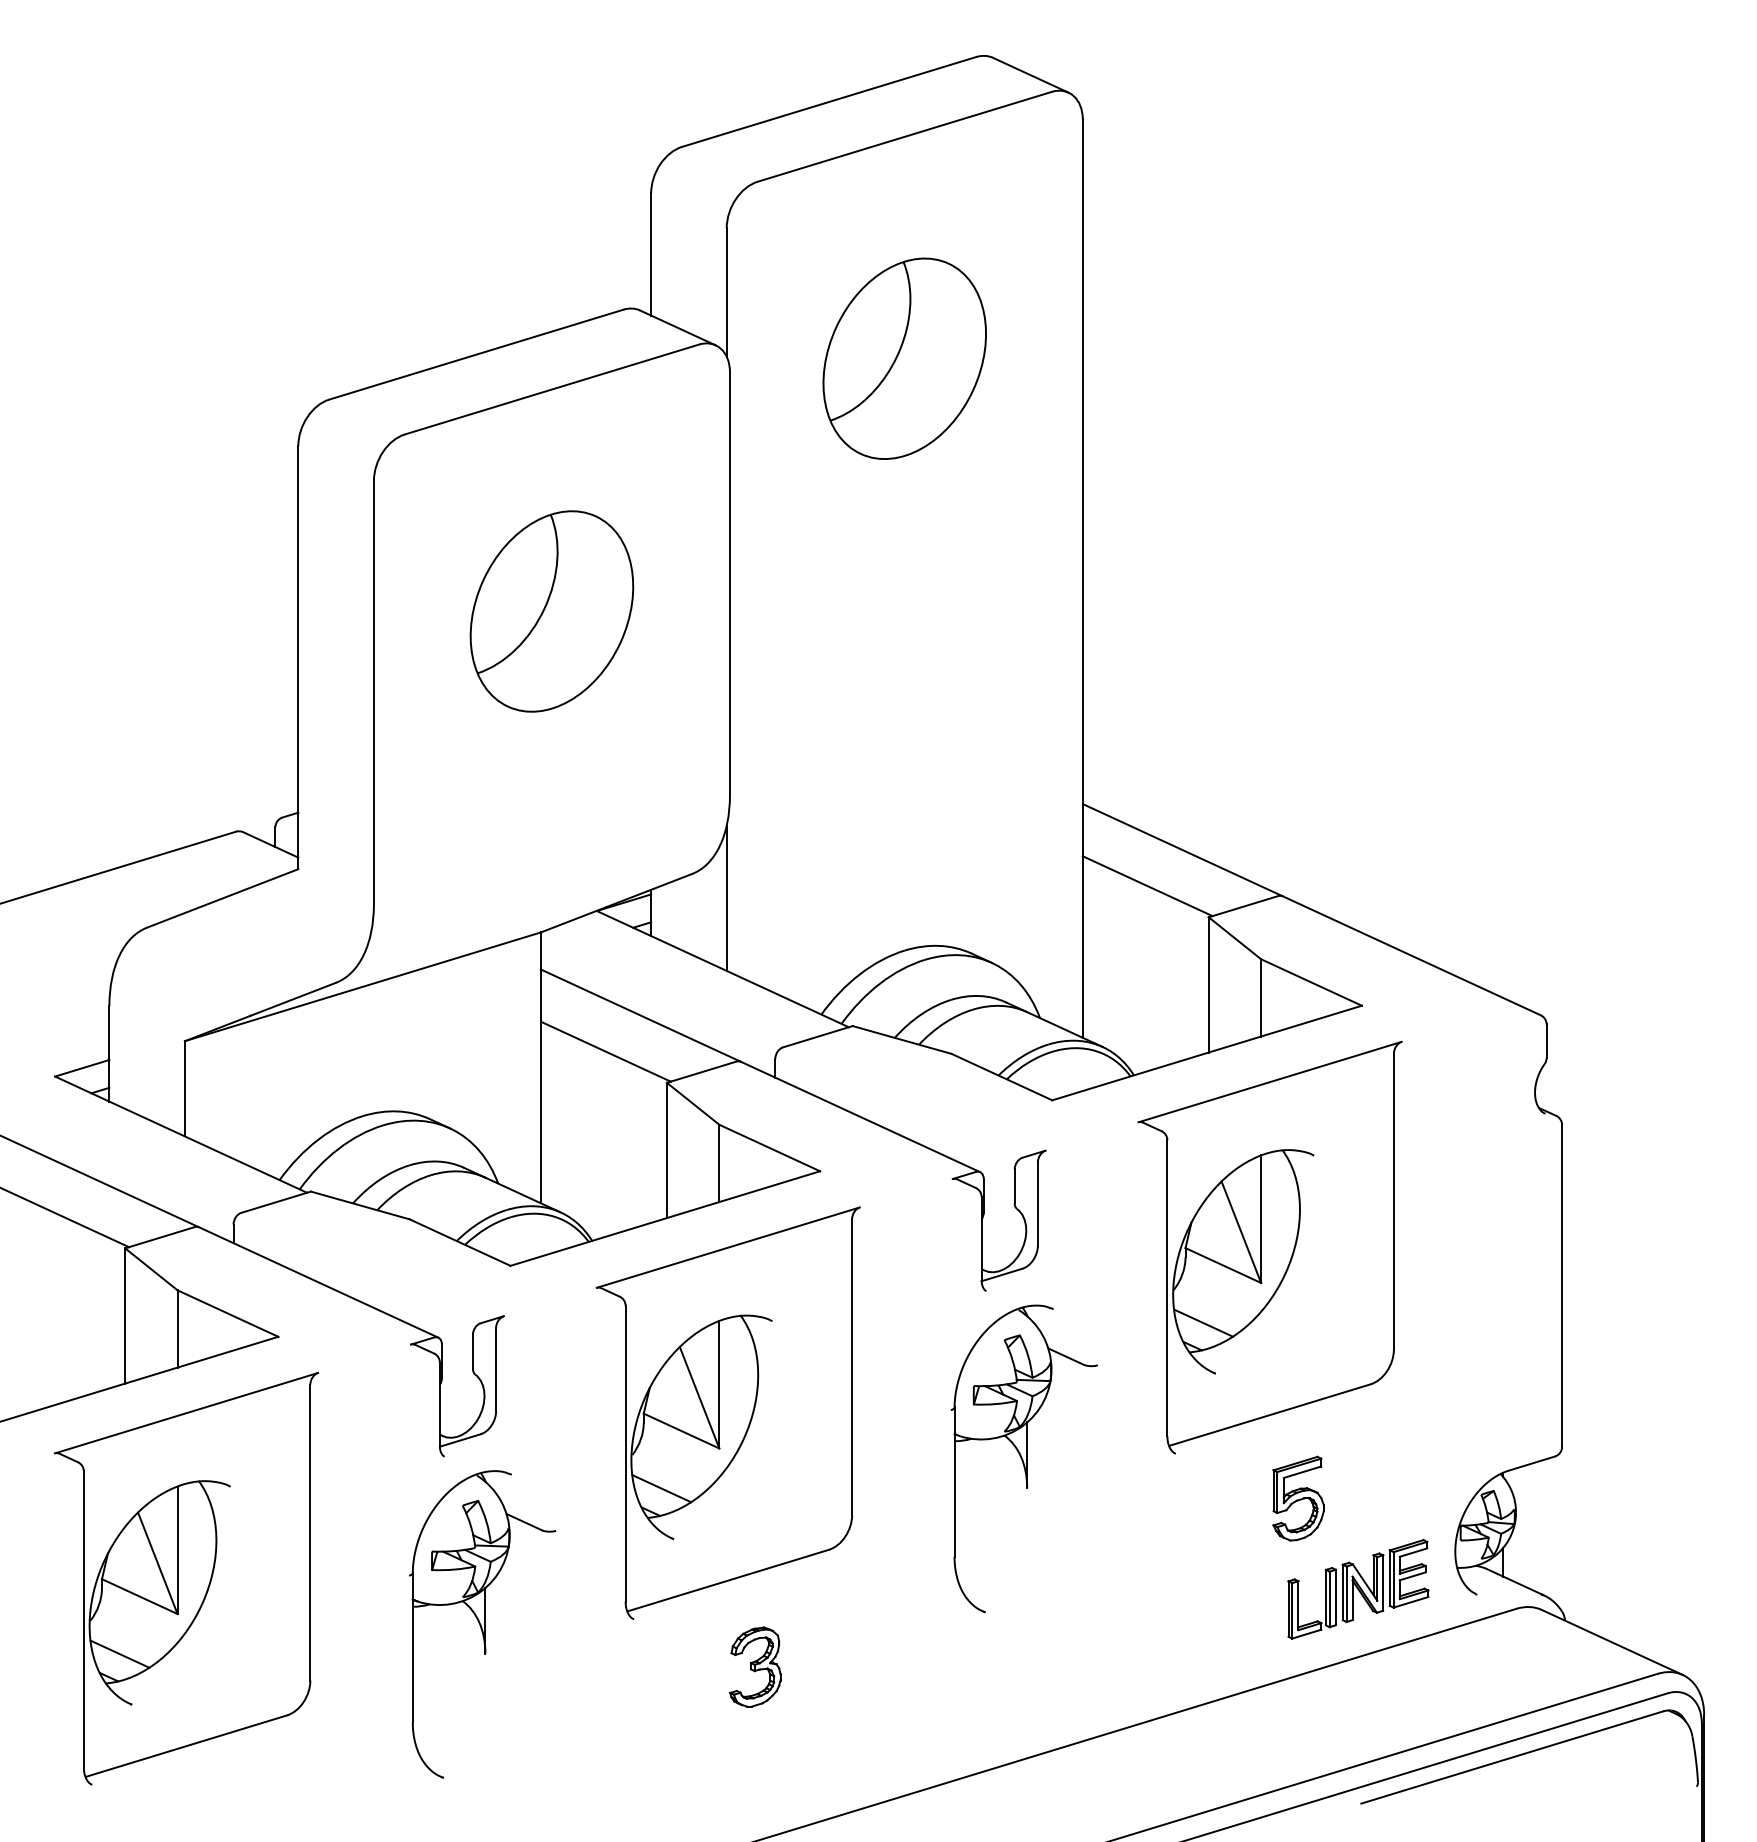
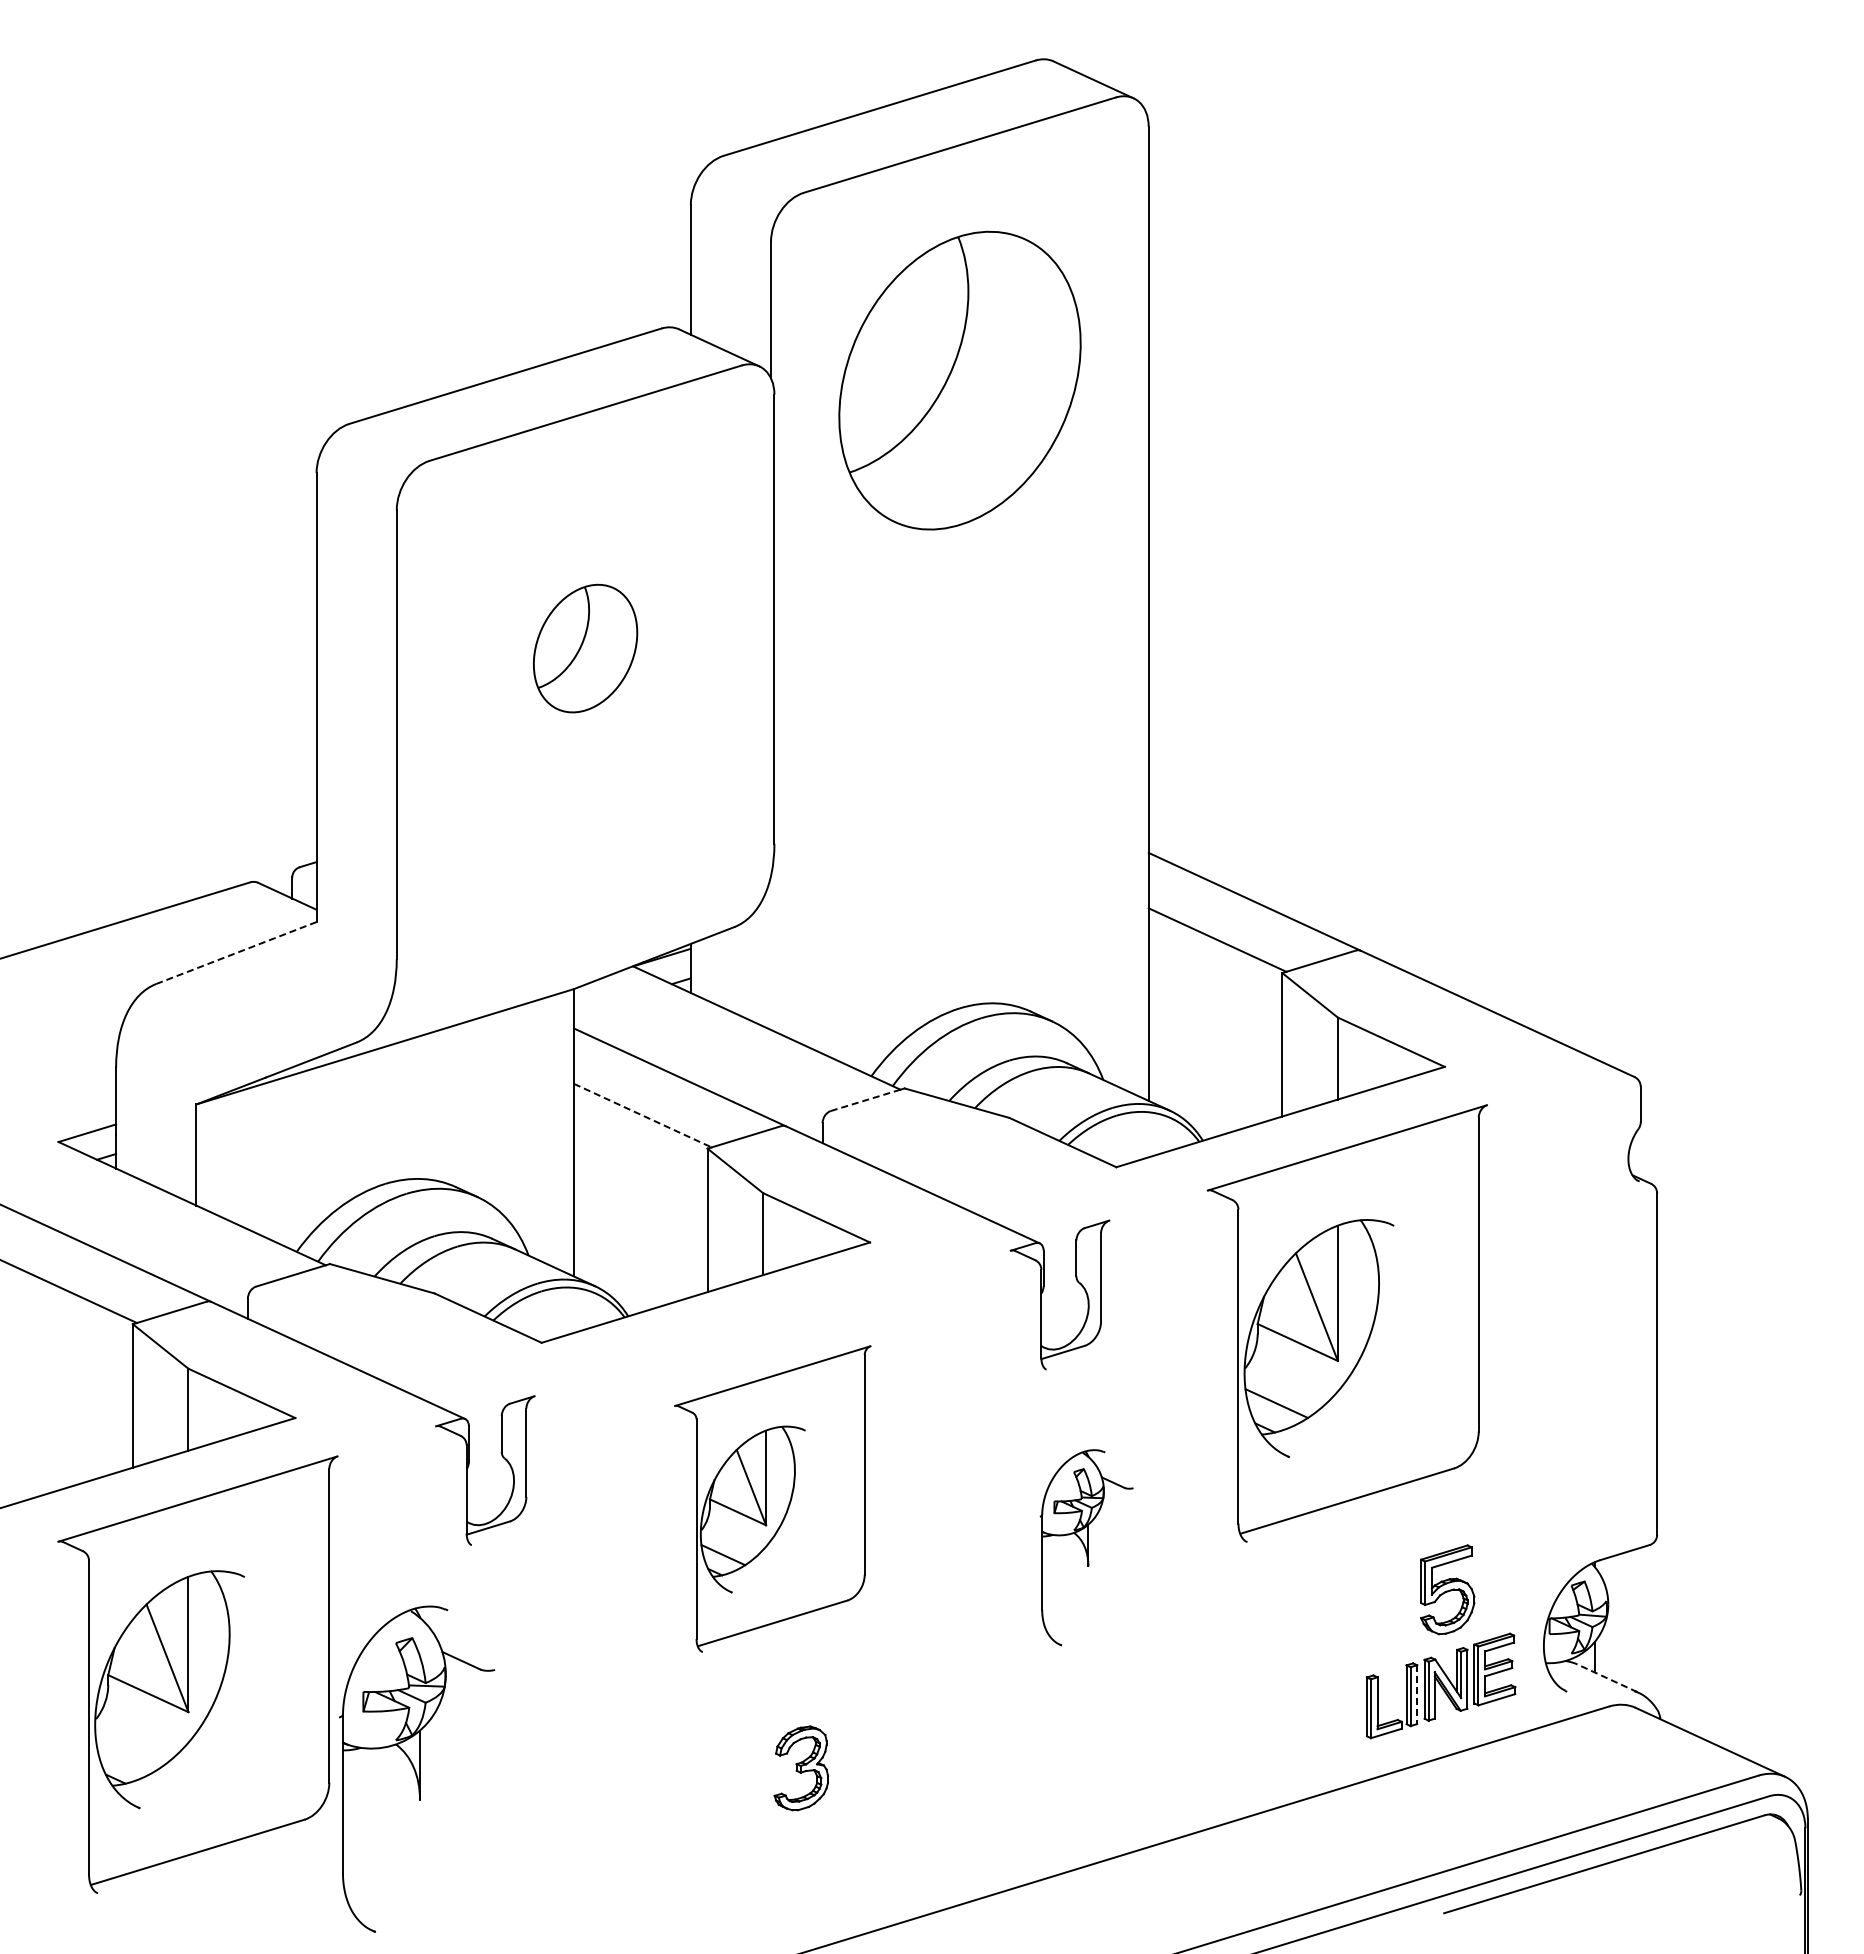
part: (904, 358) -> (959, 380), size x1.4
part: (551, 611) -> (585, 648), size x0.6
line: (727, 897) -> (771, 952), removed
line: (222, 898) -> (236, 953), solid -> dashed
line: (816, 1037) -> (866, 1100), solid -> dashed
line: (605, 1051) -> (642, 1115), solid -> dashed
part: (728, 1412) -> (772, 1498), size x0.7
part: (1024, 1458) -> (1086, 1547), size x0.6
part: (1298, 1498) -> (1447, 1589), moved
line: (1514, 1582) -> (1606, 1678), solid -> dashed
line: (1336, 1598) -> (1417, 1695), solid -> dashed
part: (483, 1623) -> (417, 1768), moved
line: (120, 1653) -> (127, 1754), removed

